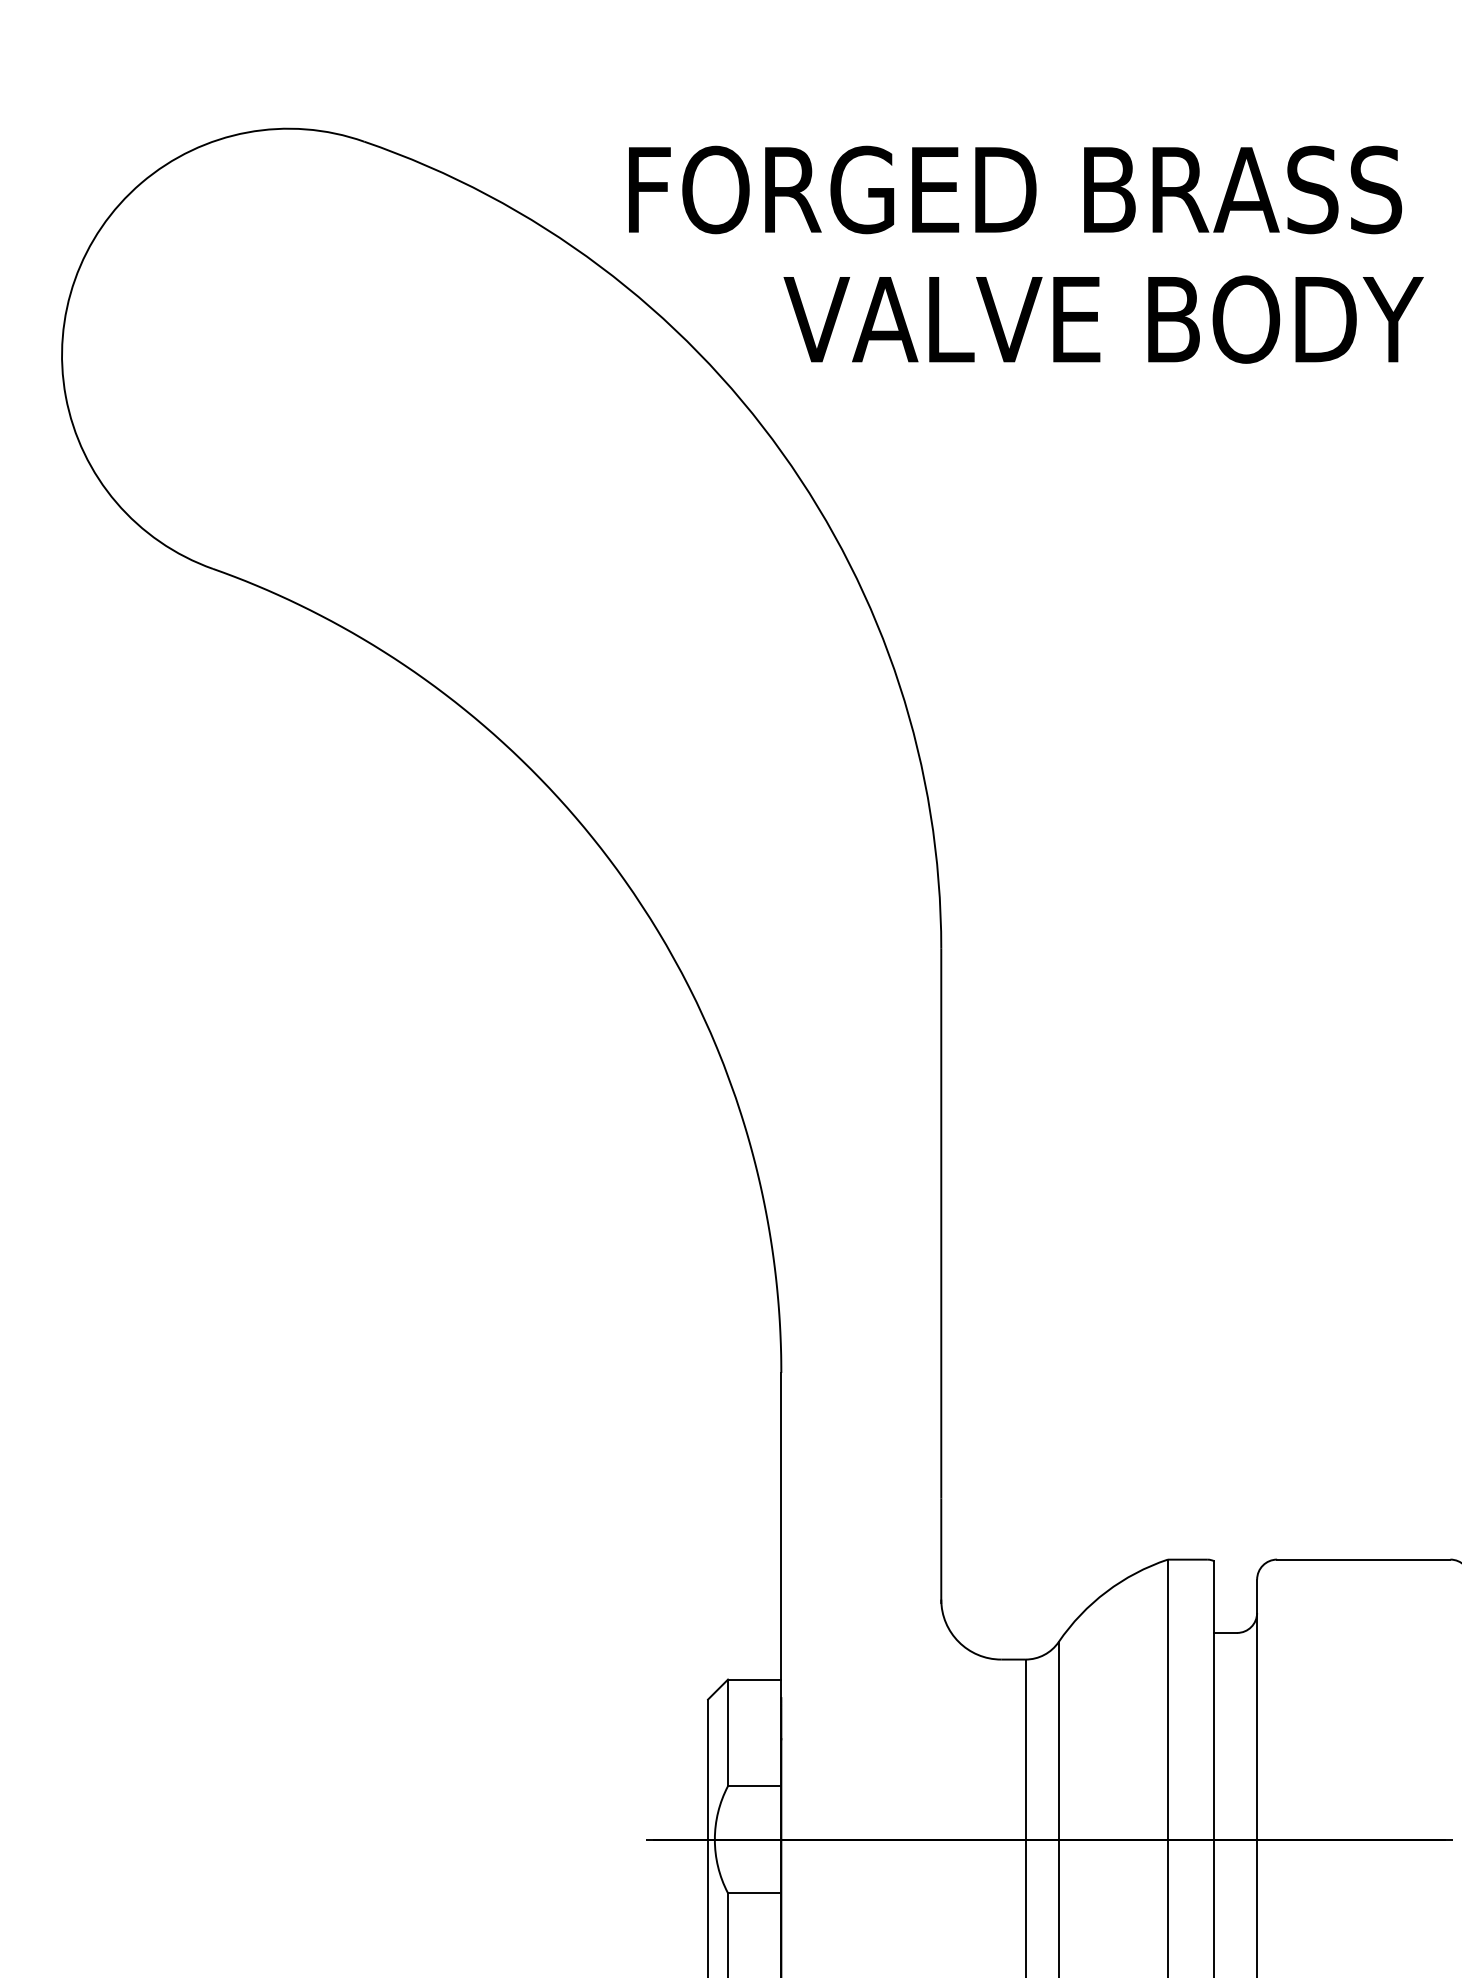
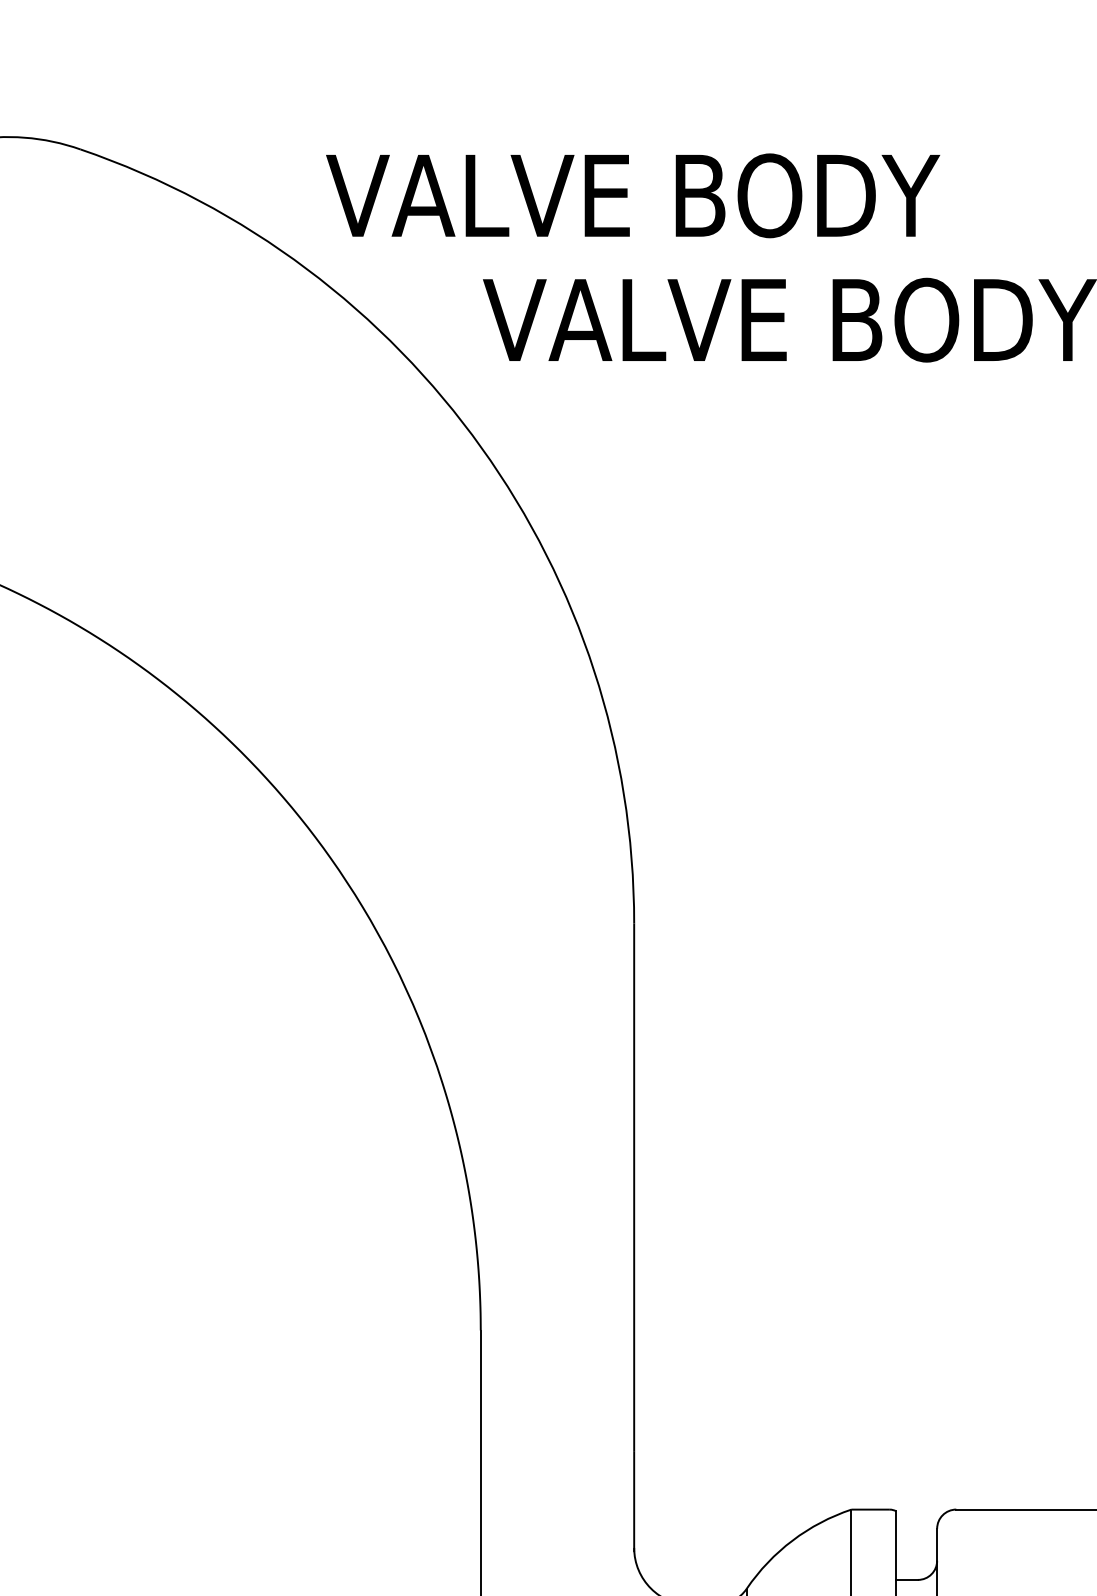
text: (1011, 189) -> (701, 195), FORGED BRASS -> VALVE BODY

